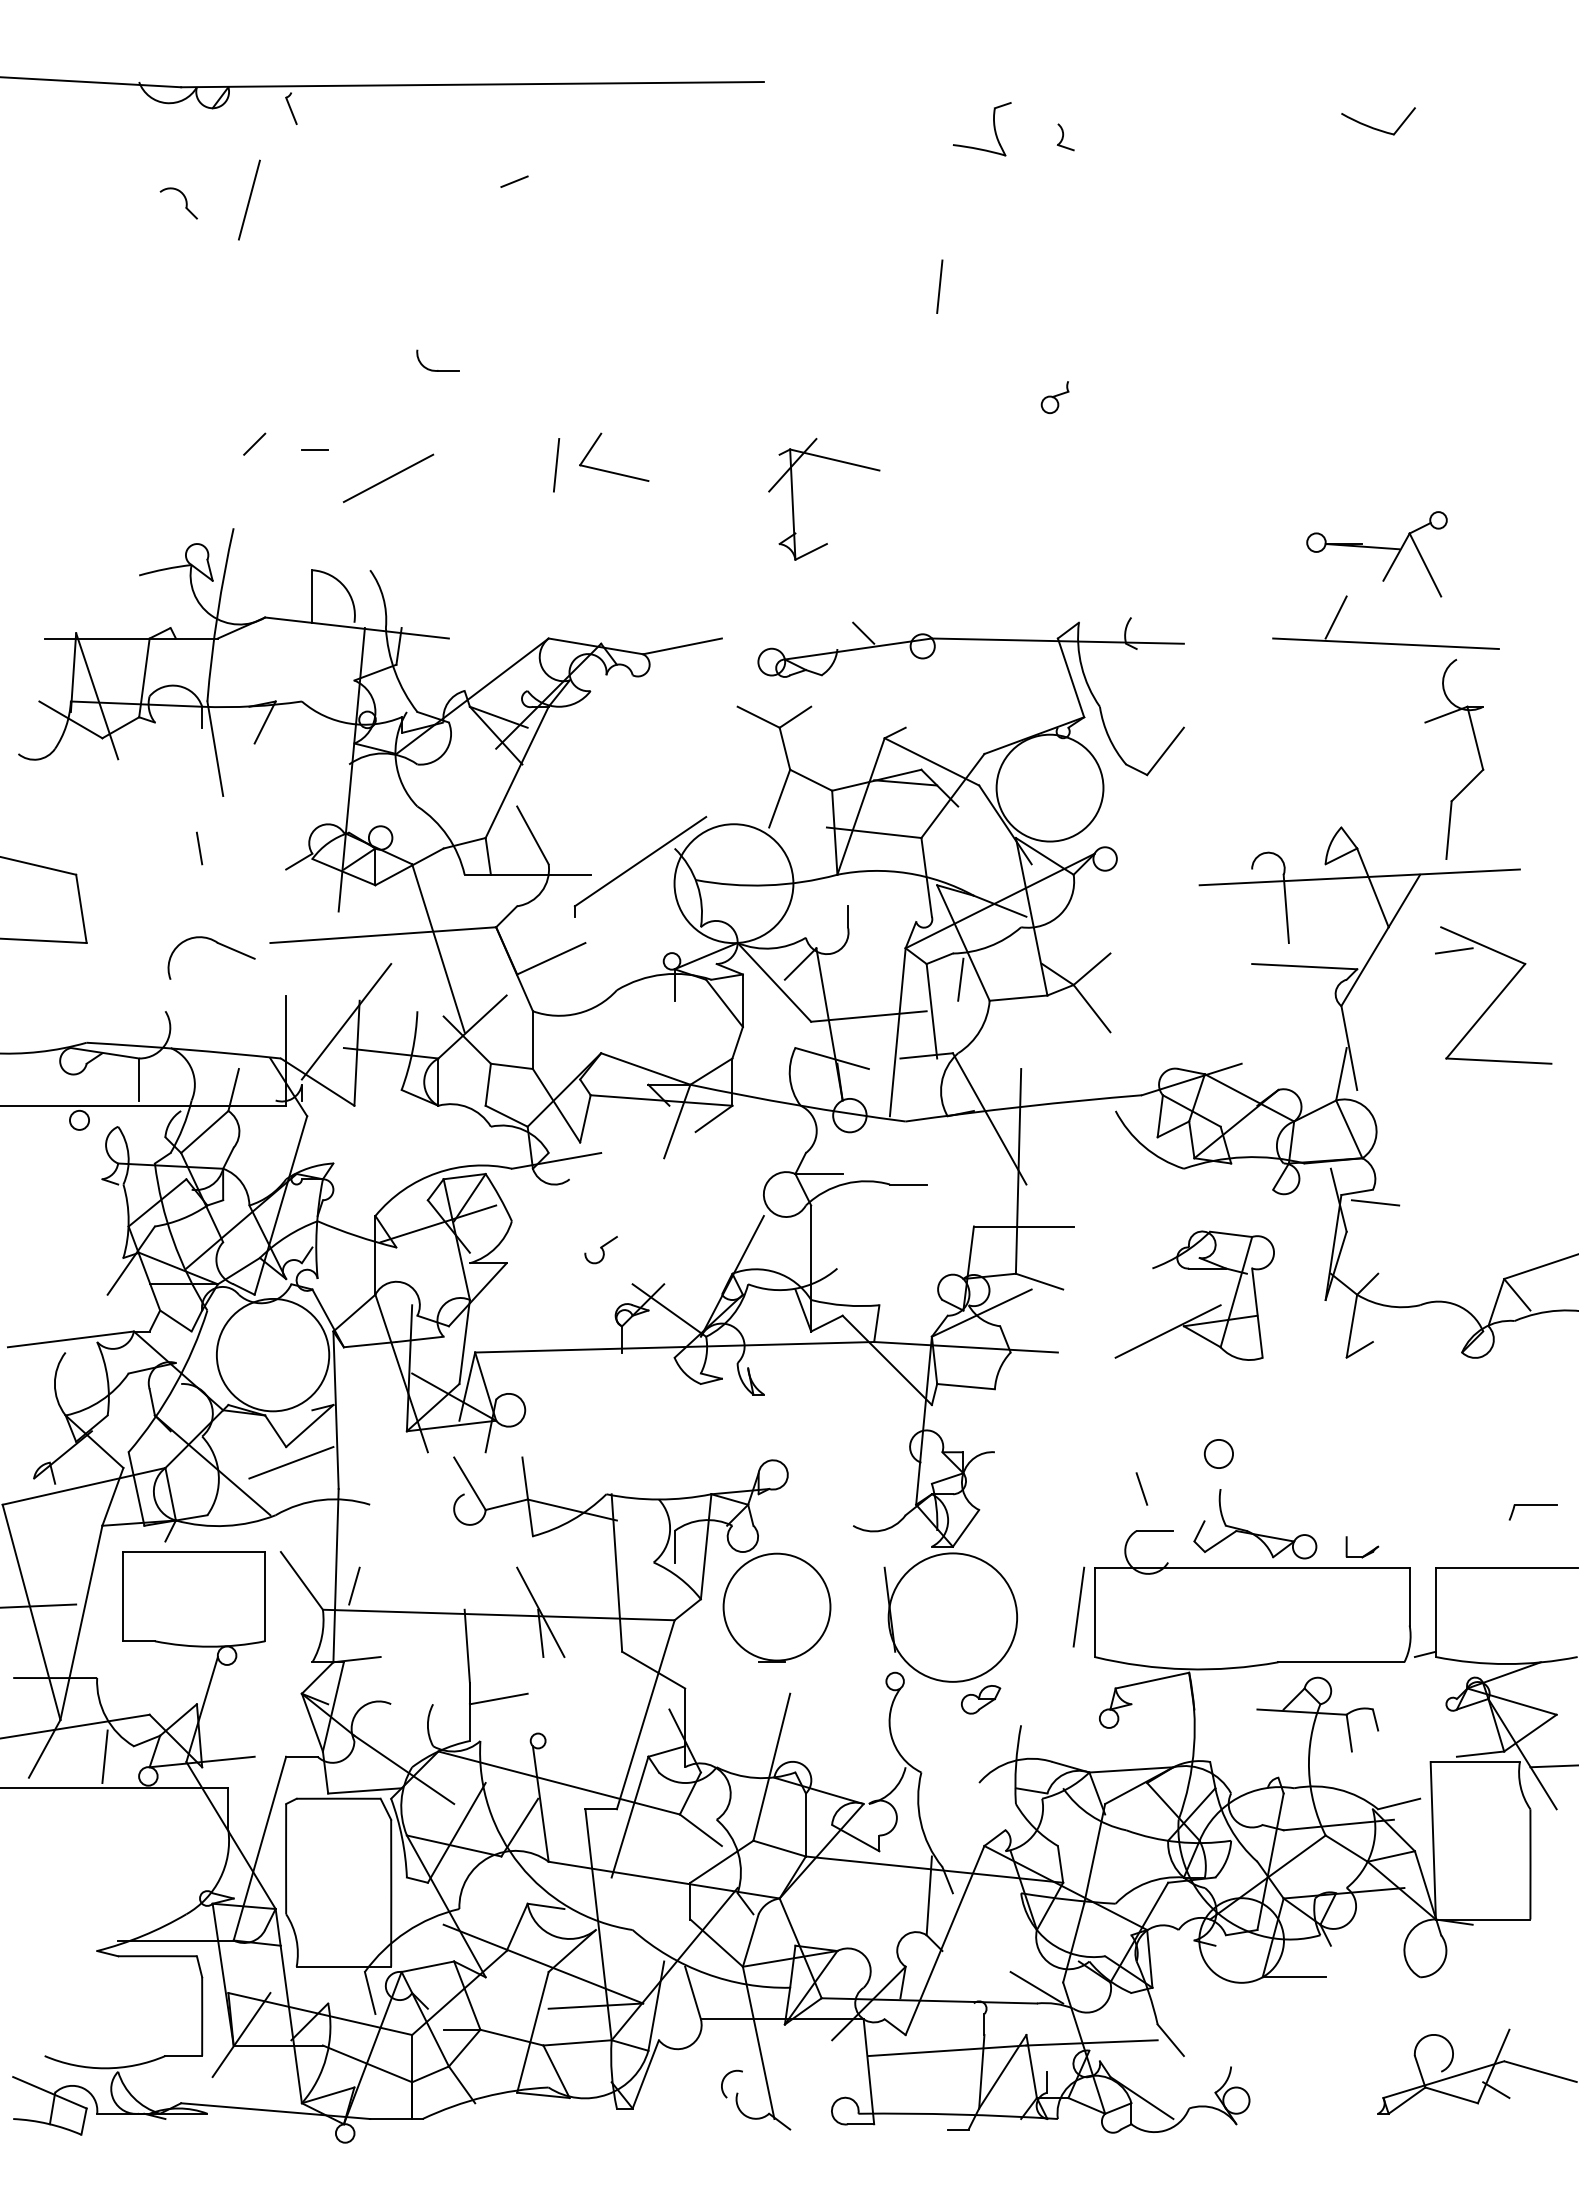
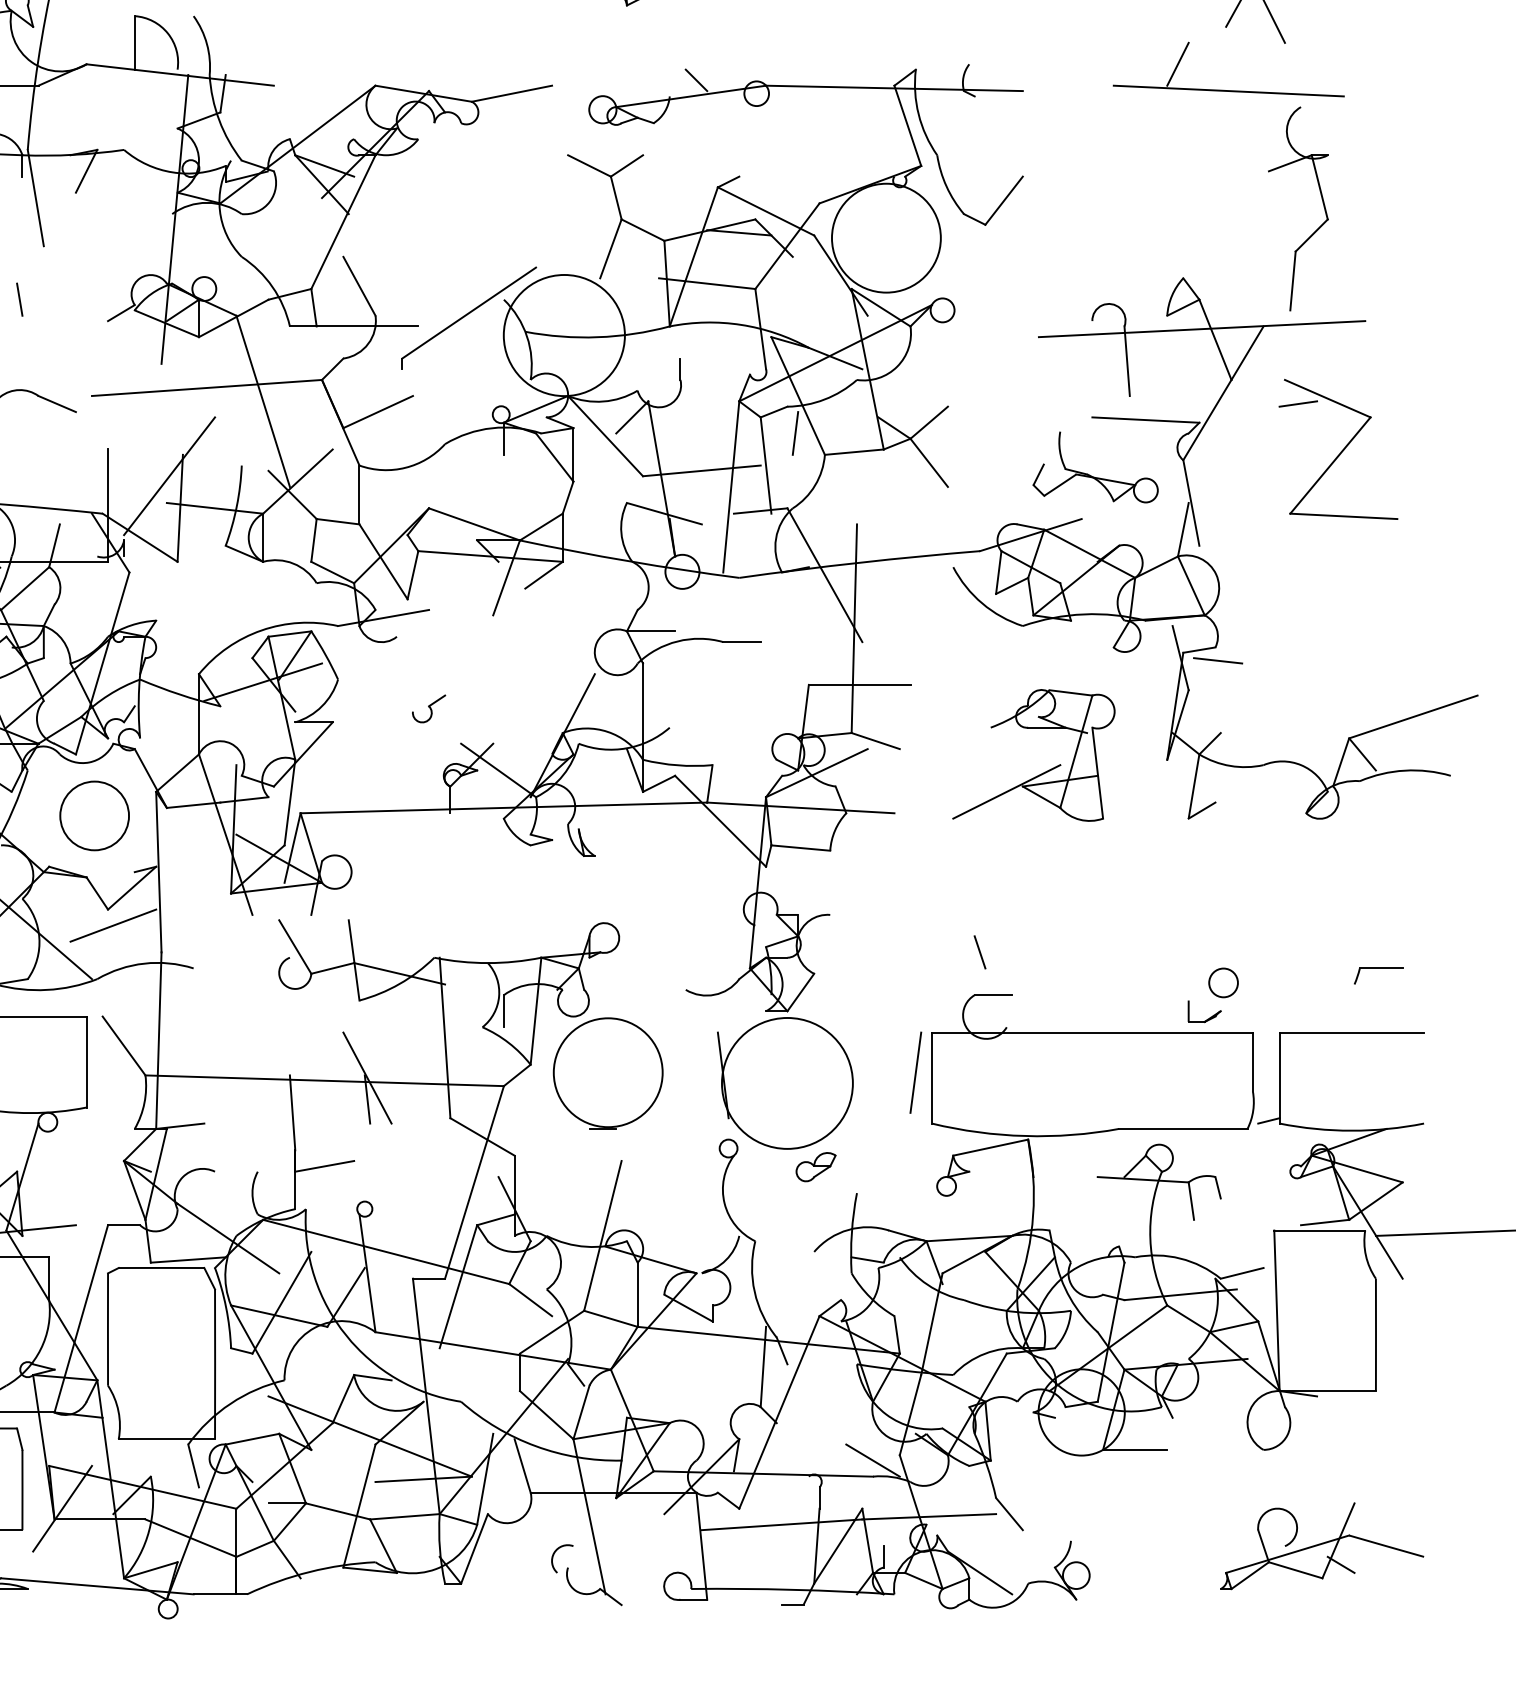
circle: (272, 1354) -> (94, 815), size x0.6
circle: (1218, 1453) -> (1223, 982), moved
part: (1252, 1532) -> (1092, 475), moved
line: (354, 1585) -> (177, 1050), removed

